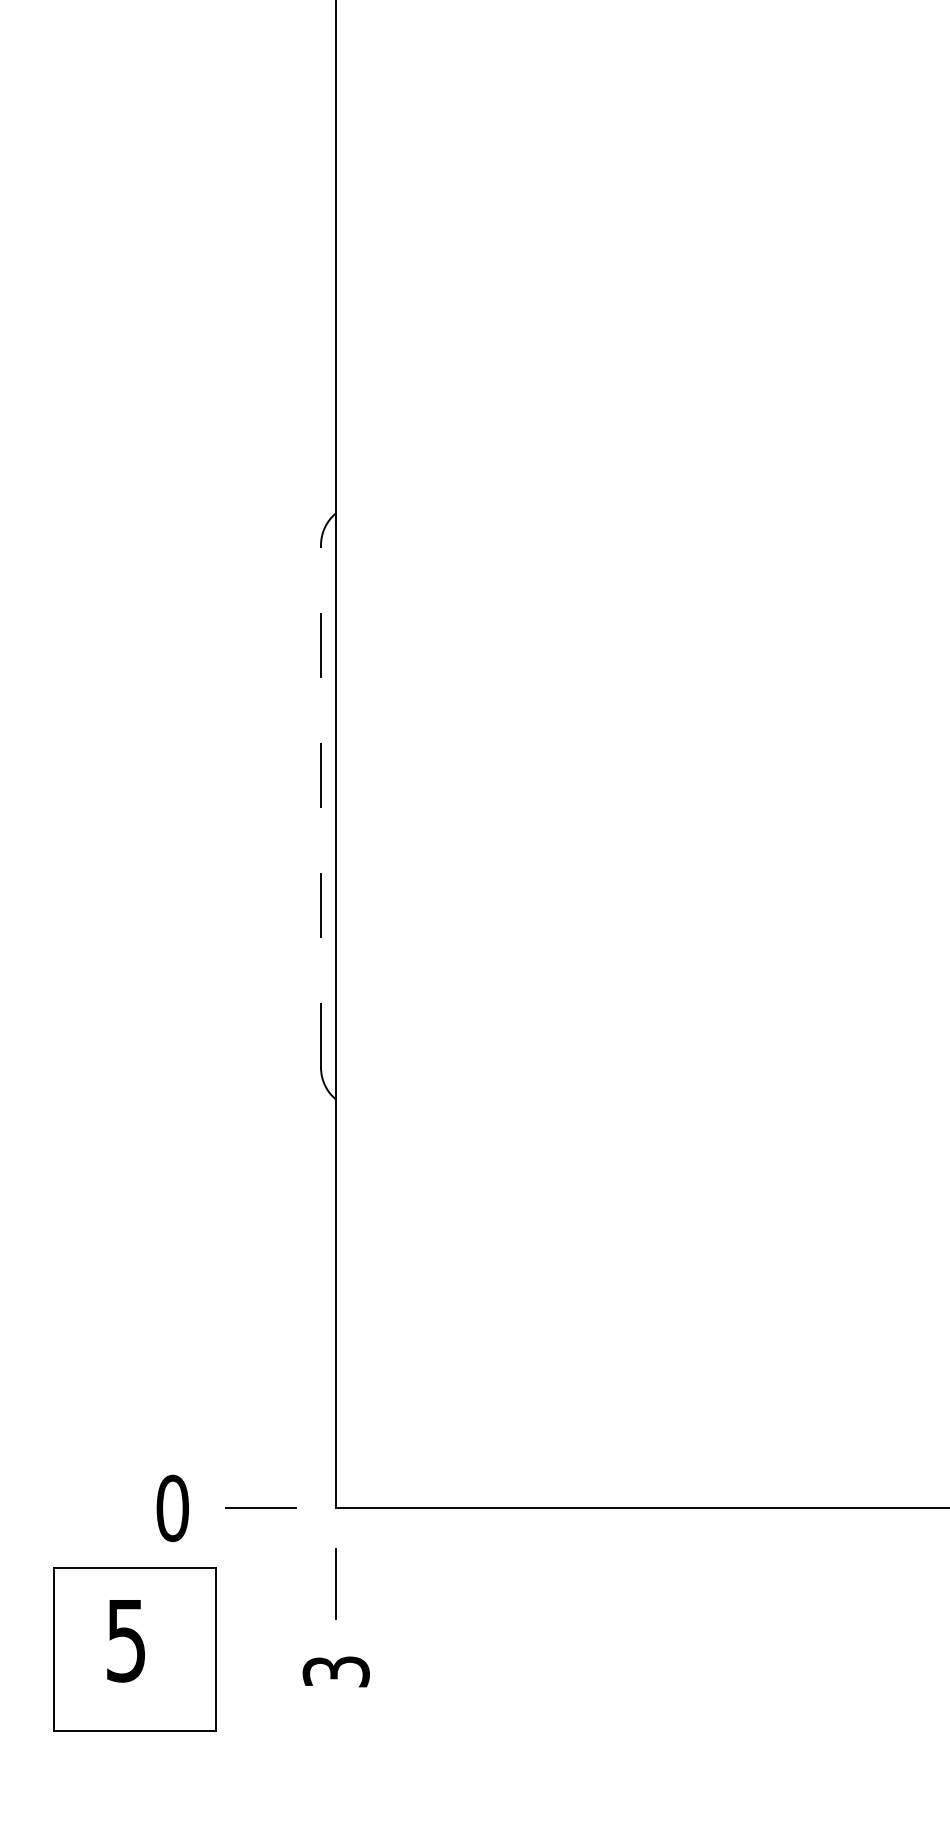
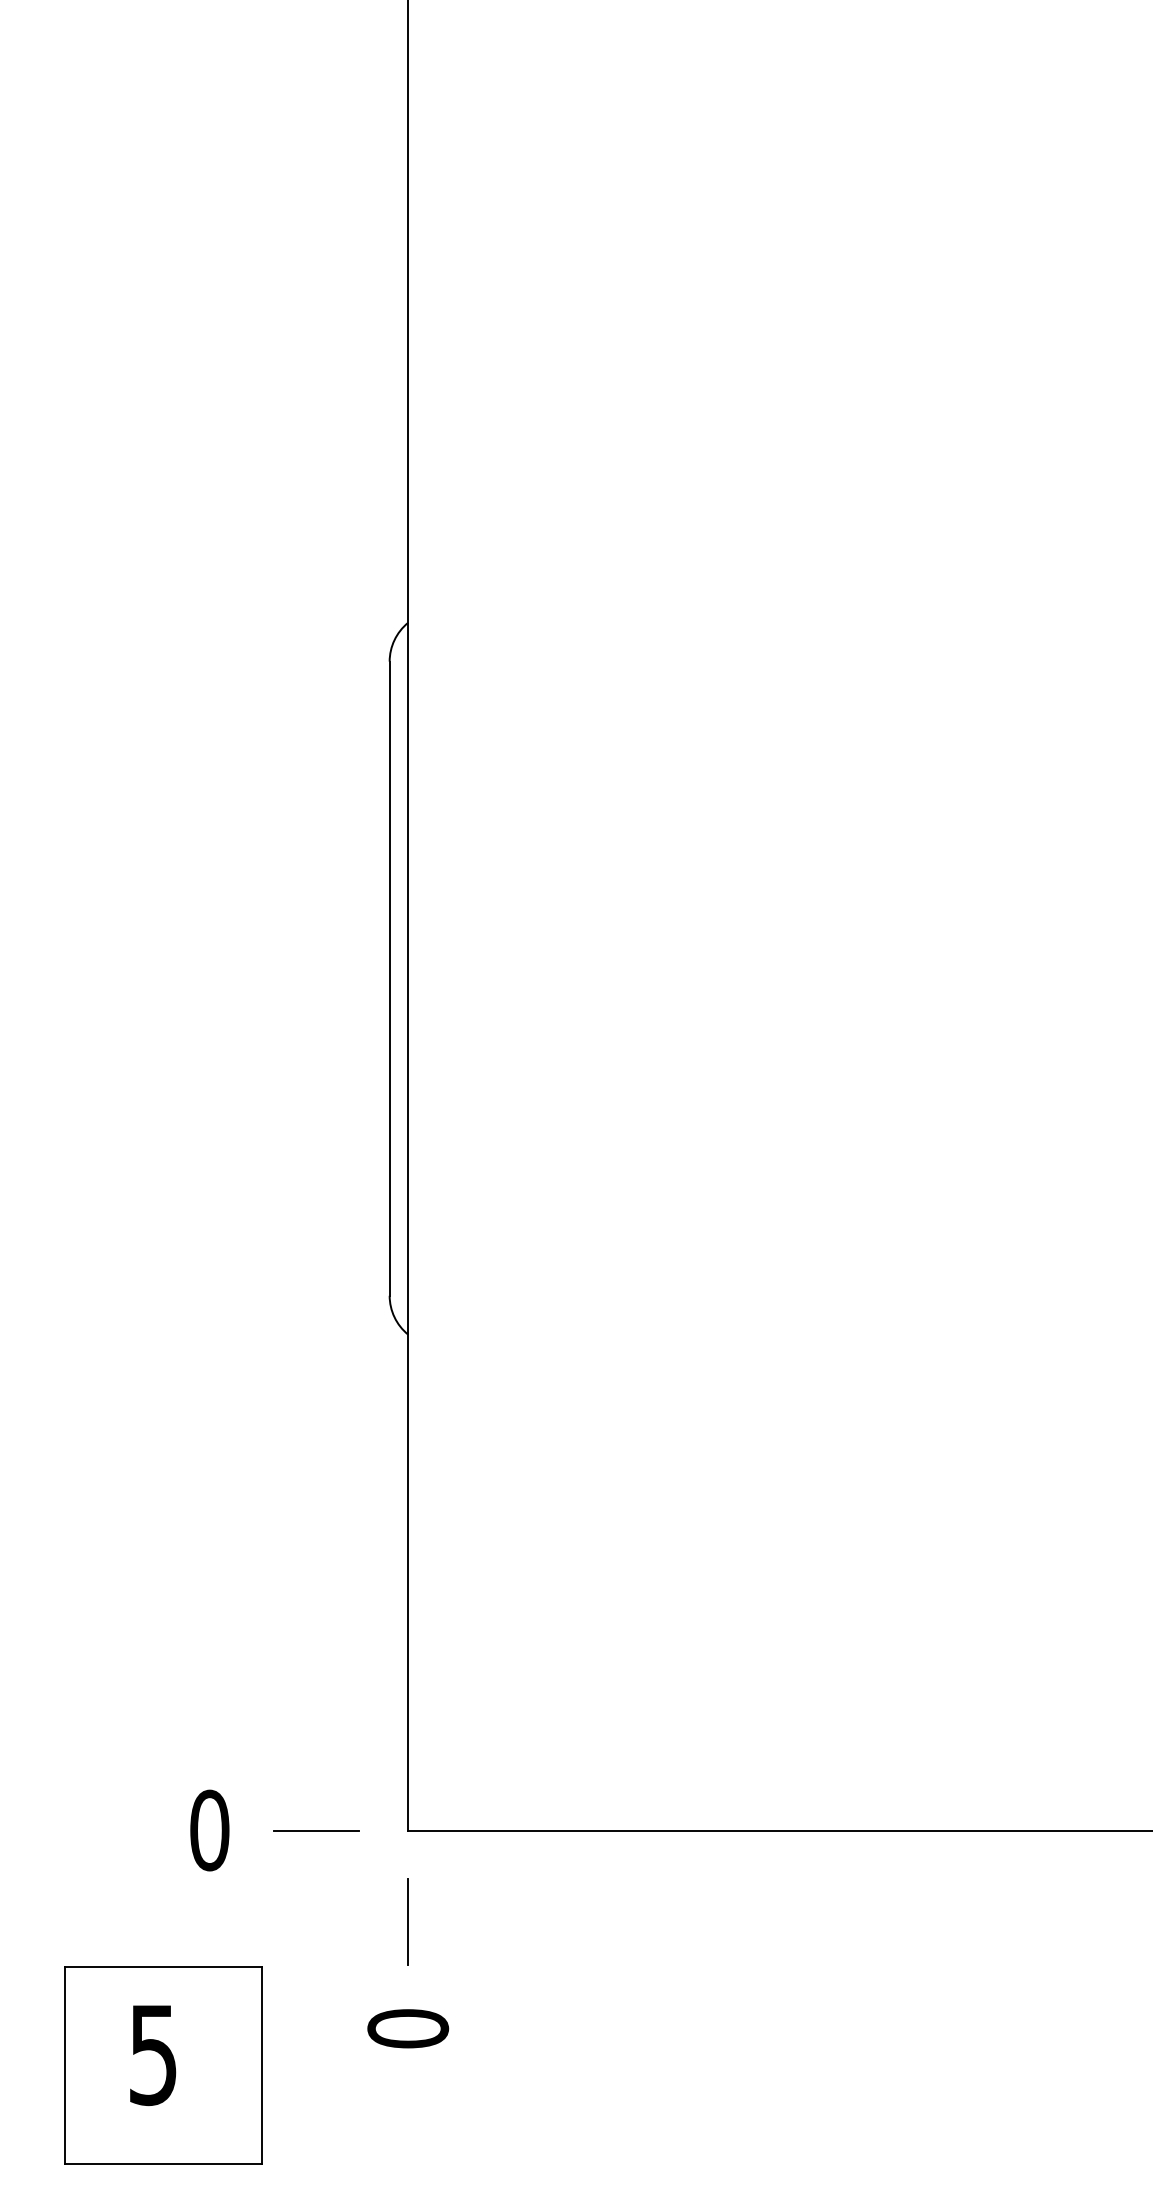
line: (321, 806) -> (390, 978), dashed -> solid
part: (134, 1649) -> (163, 2065), moved
text: (336, 1671) -> (408, 2028), 3 -> 0

